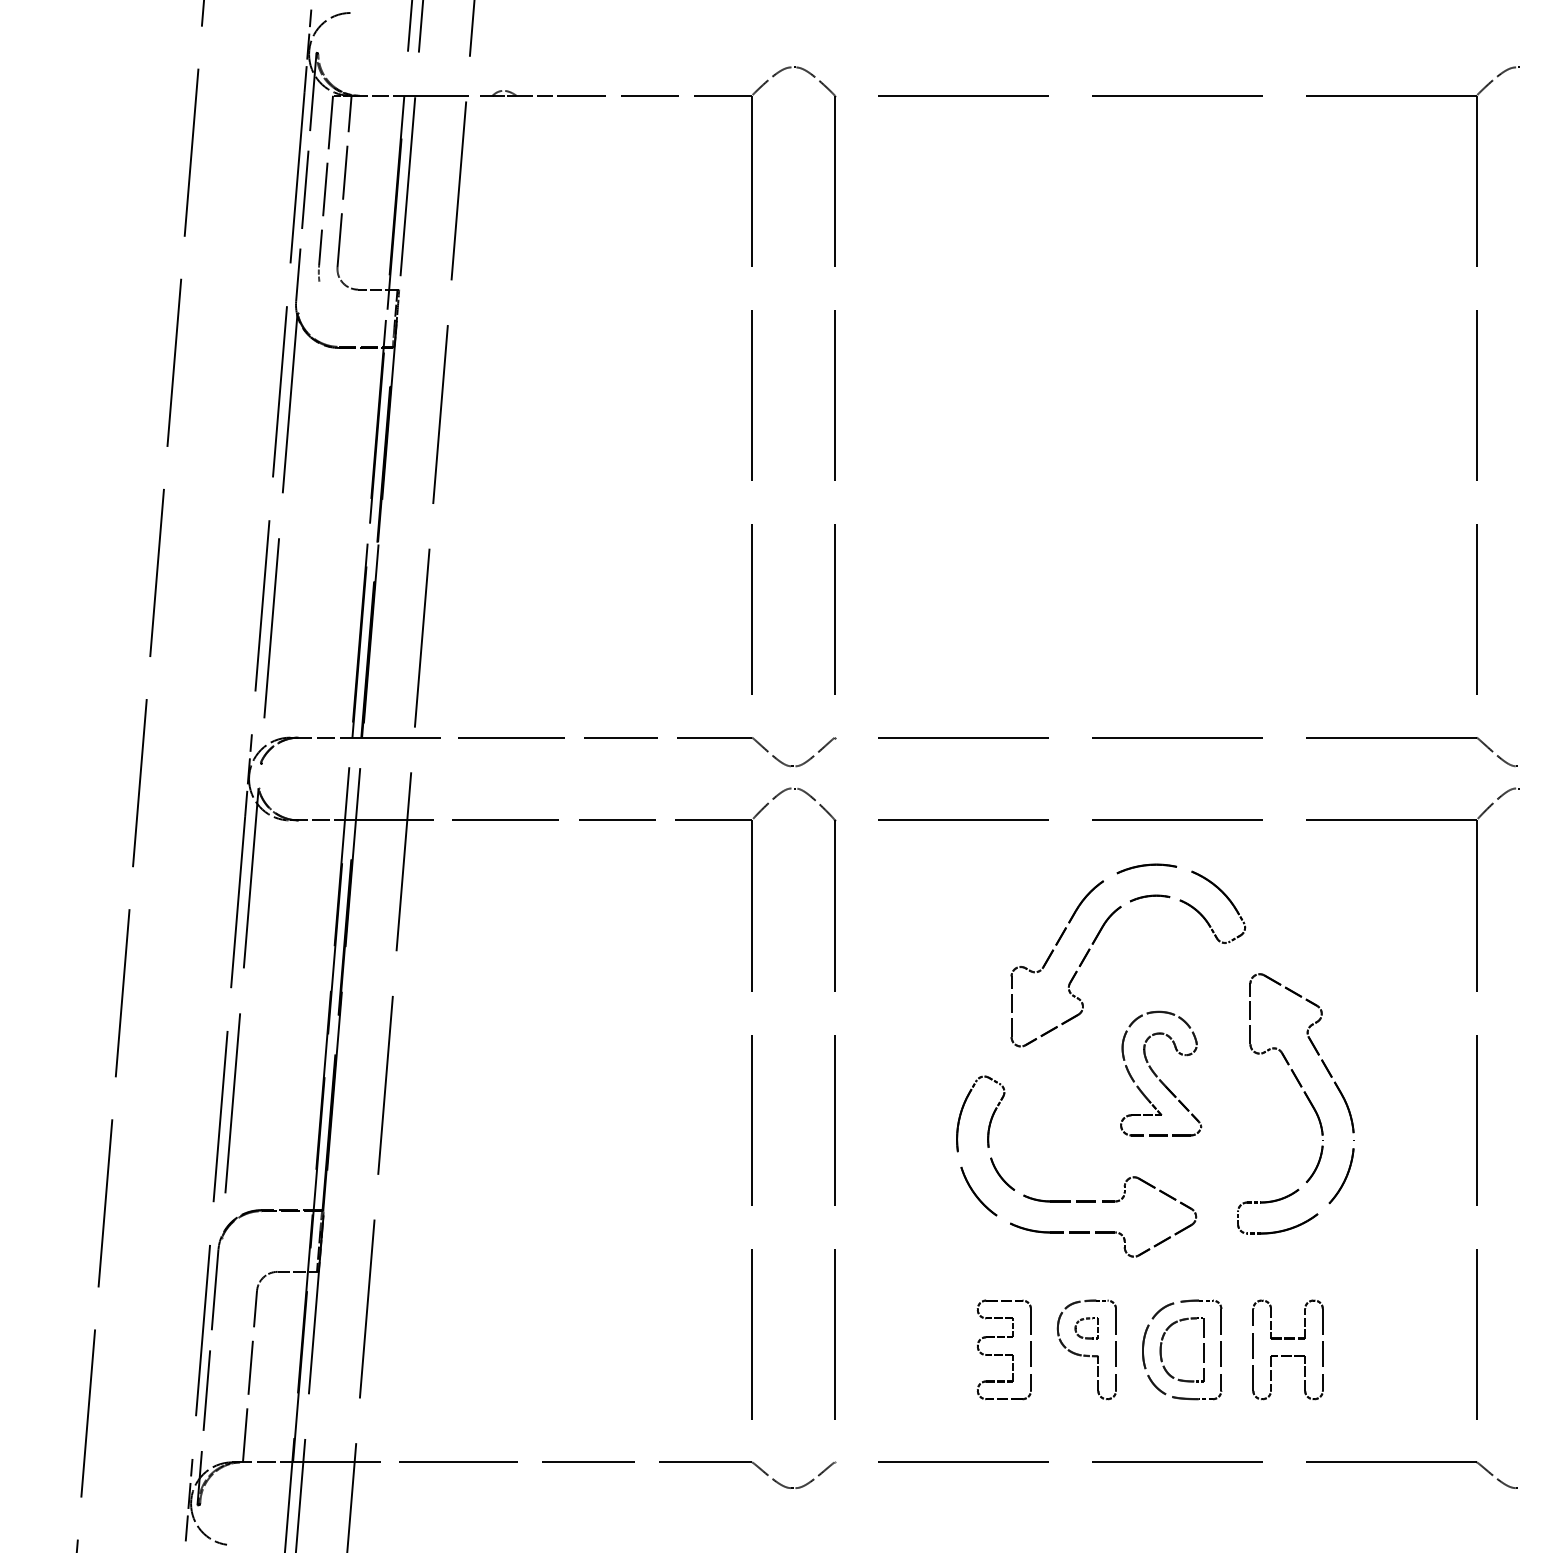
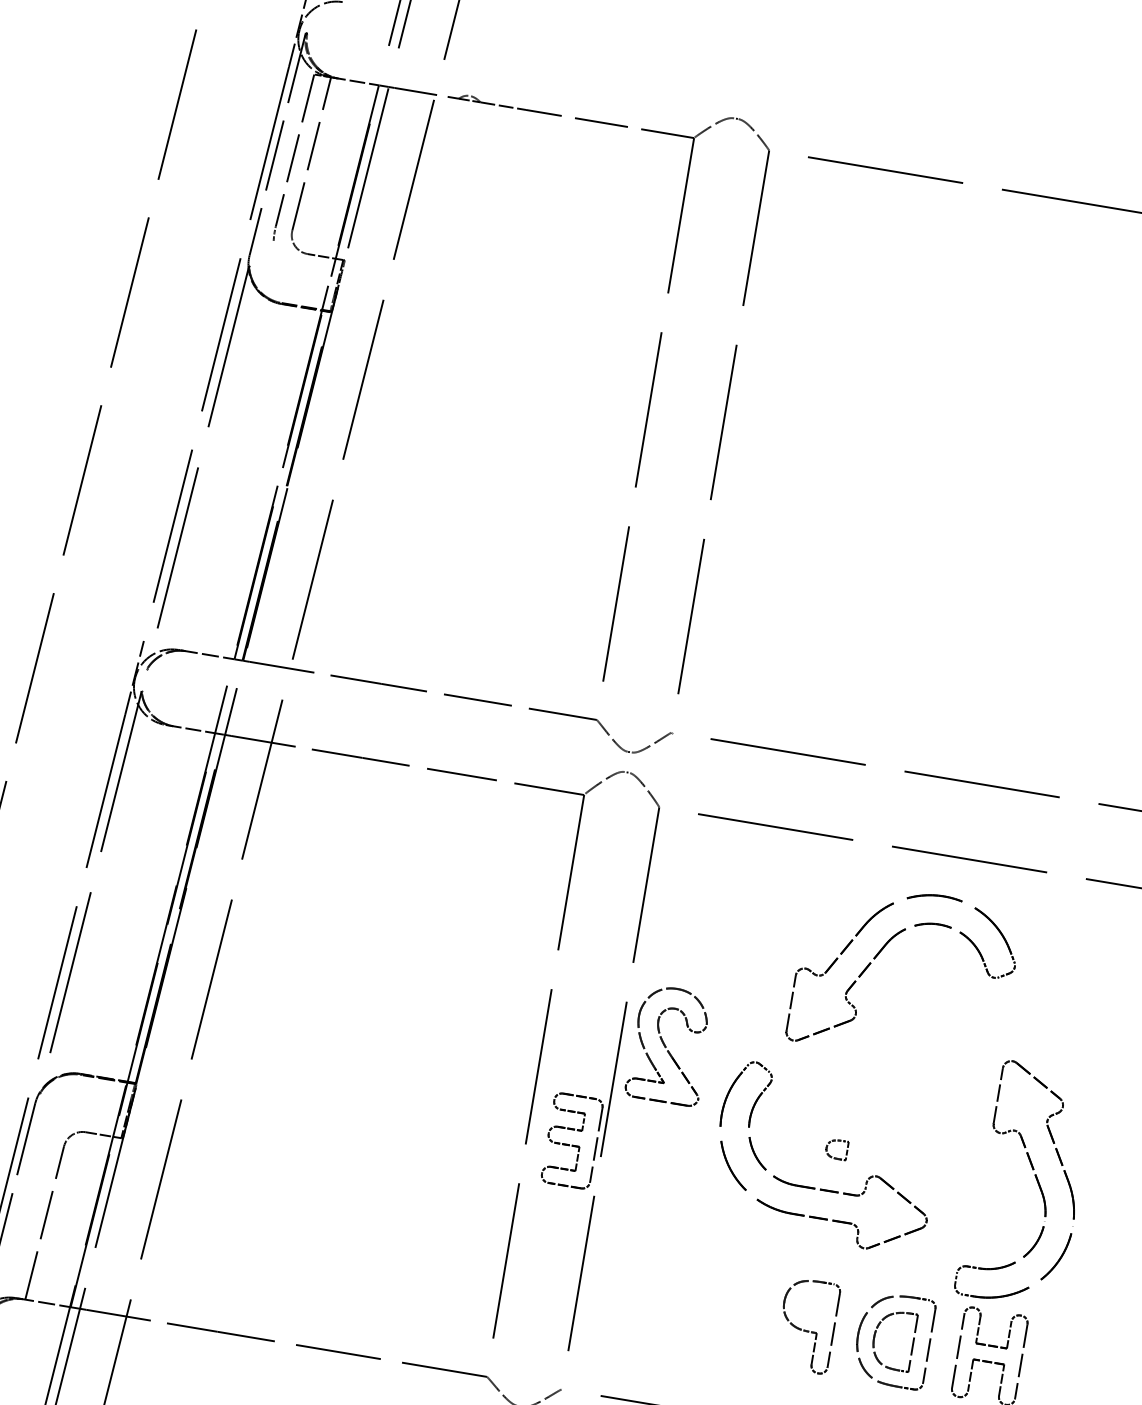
part: (1161, 1073) -> (670, 1045), moved
part: (1305, 1096) -> (1035, 1179), moved
part: (1083, 1320) -> (835, 1141), moved
part: (1003, 1349) -> (571, 1140), moved

